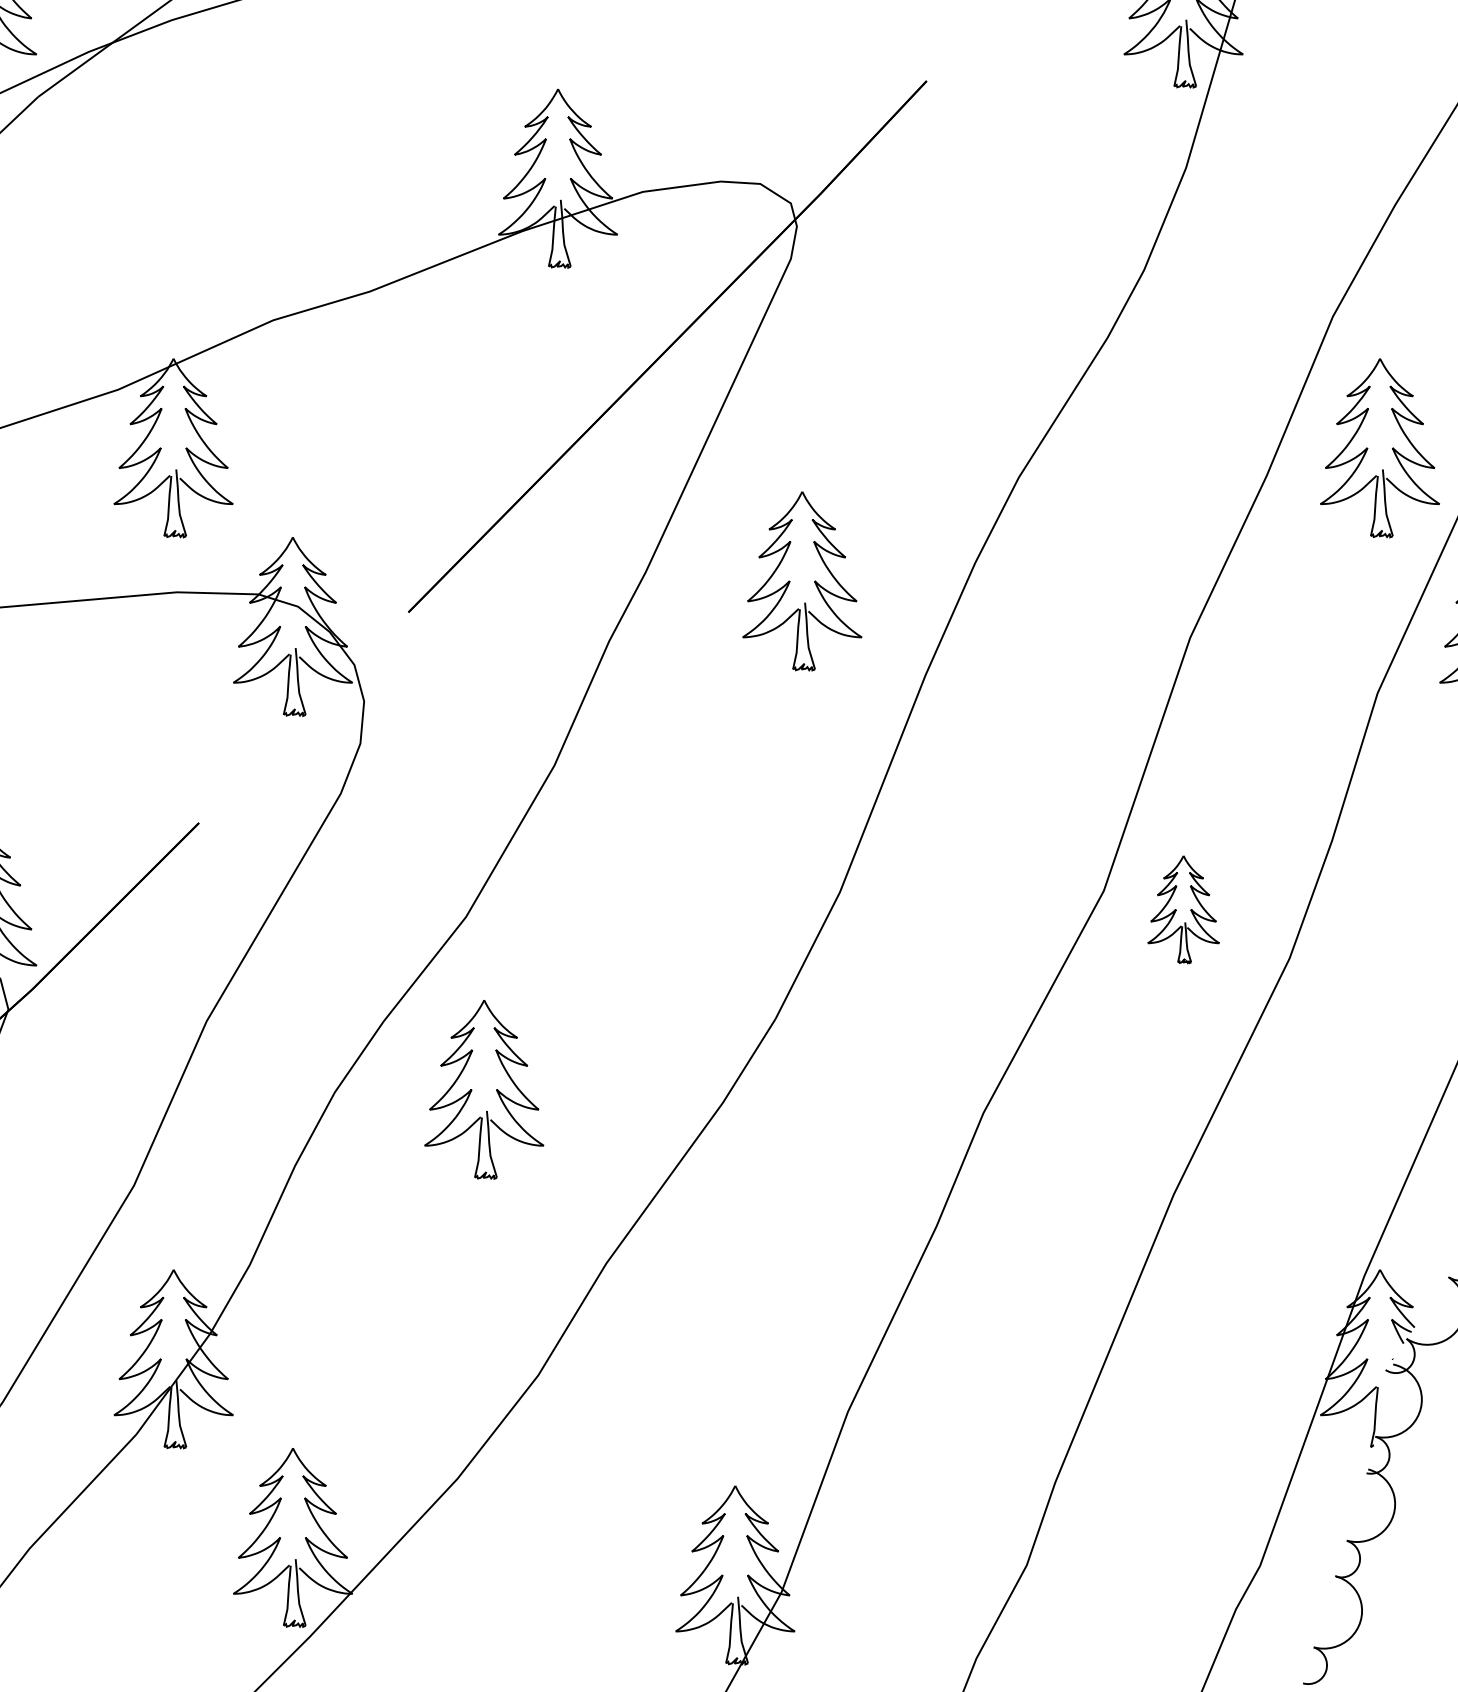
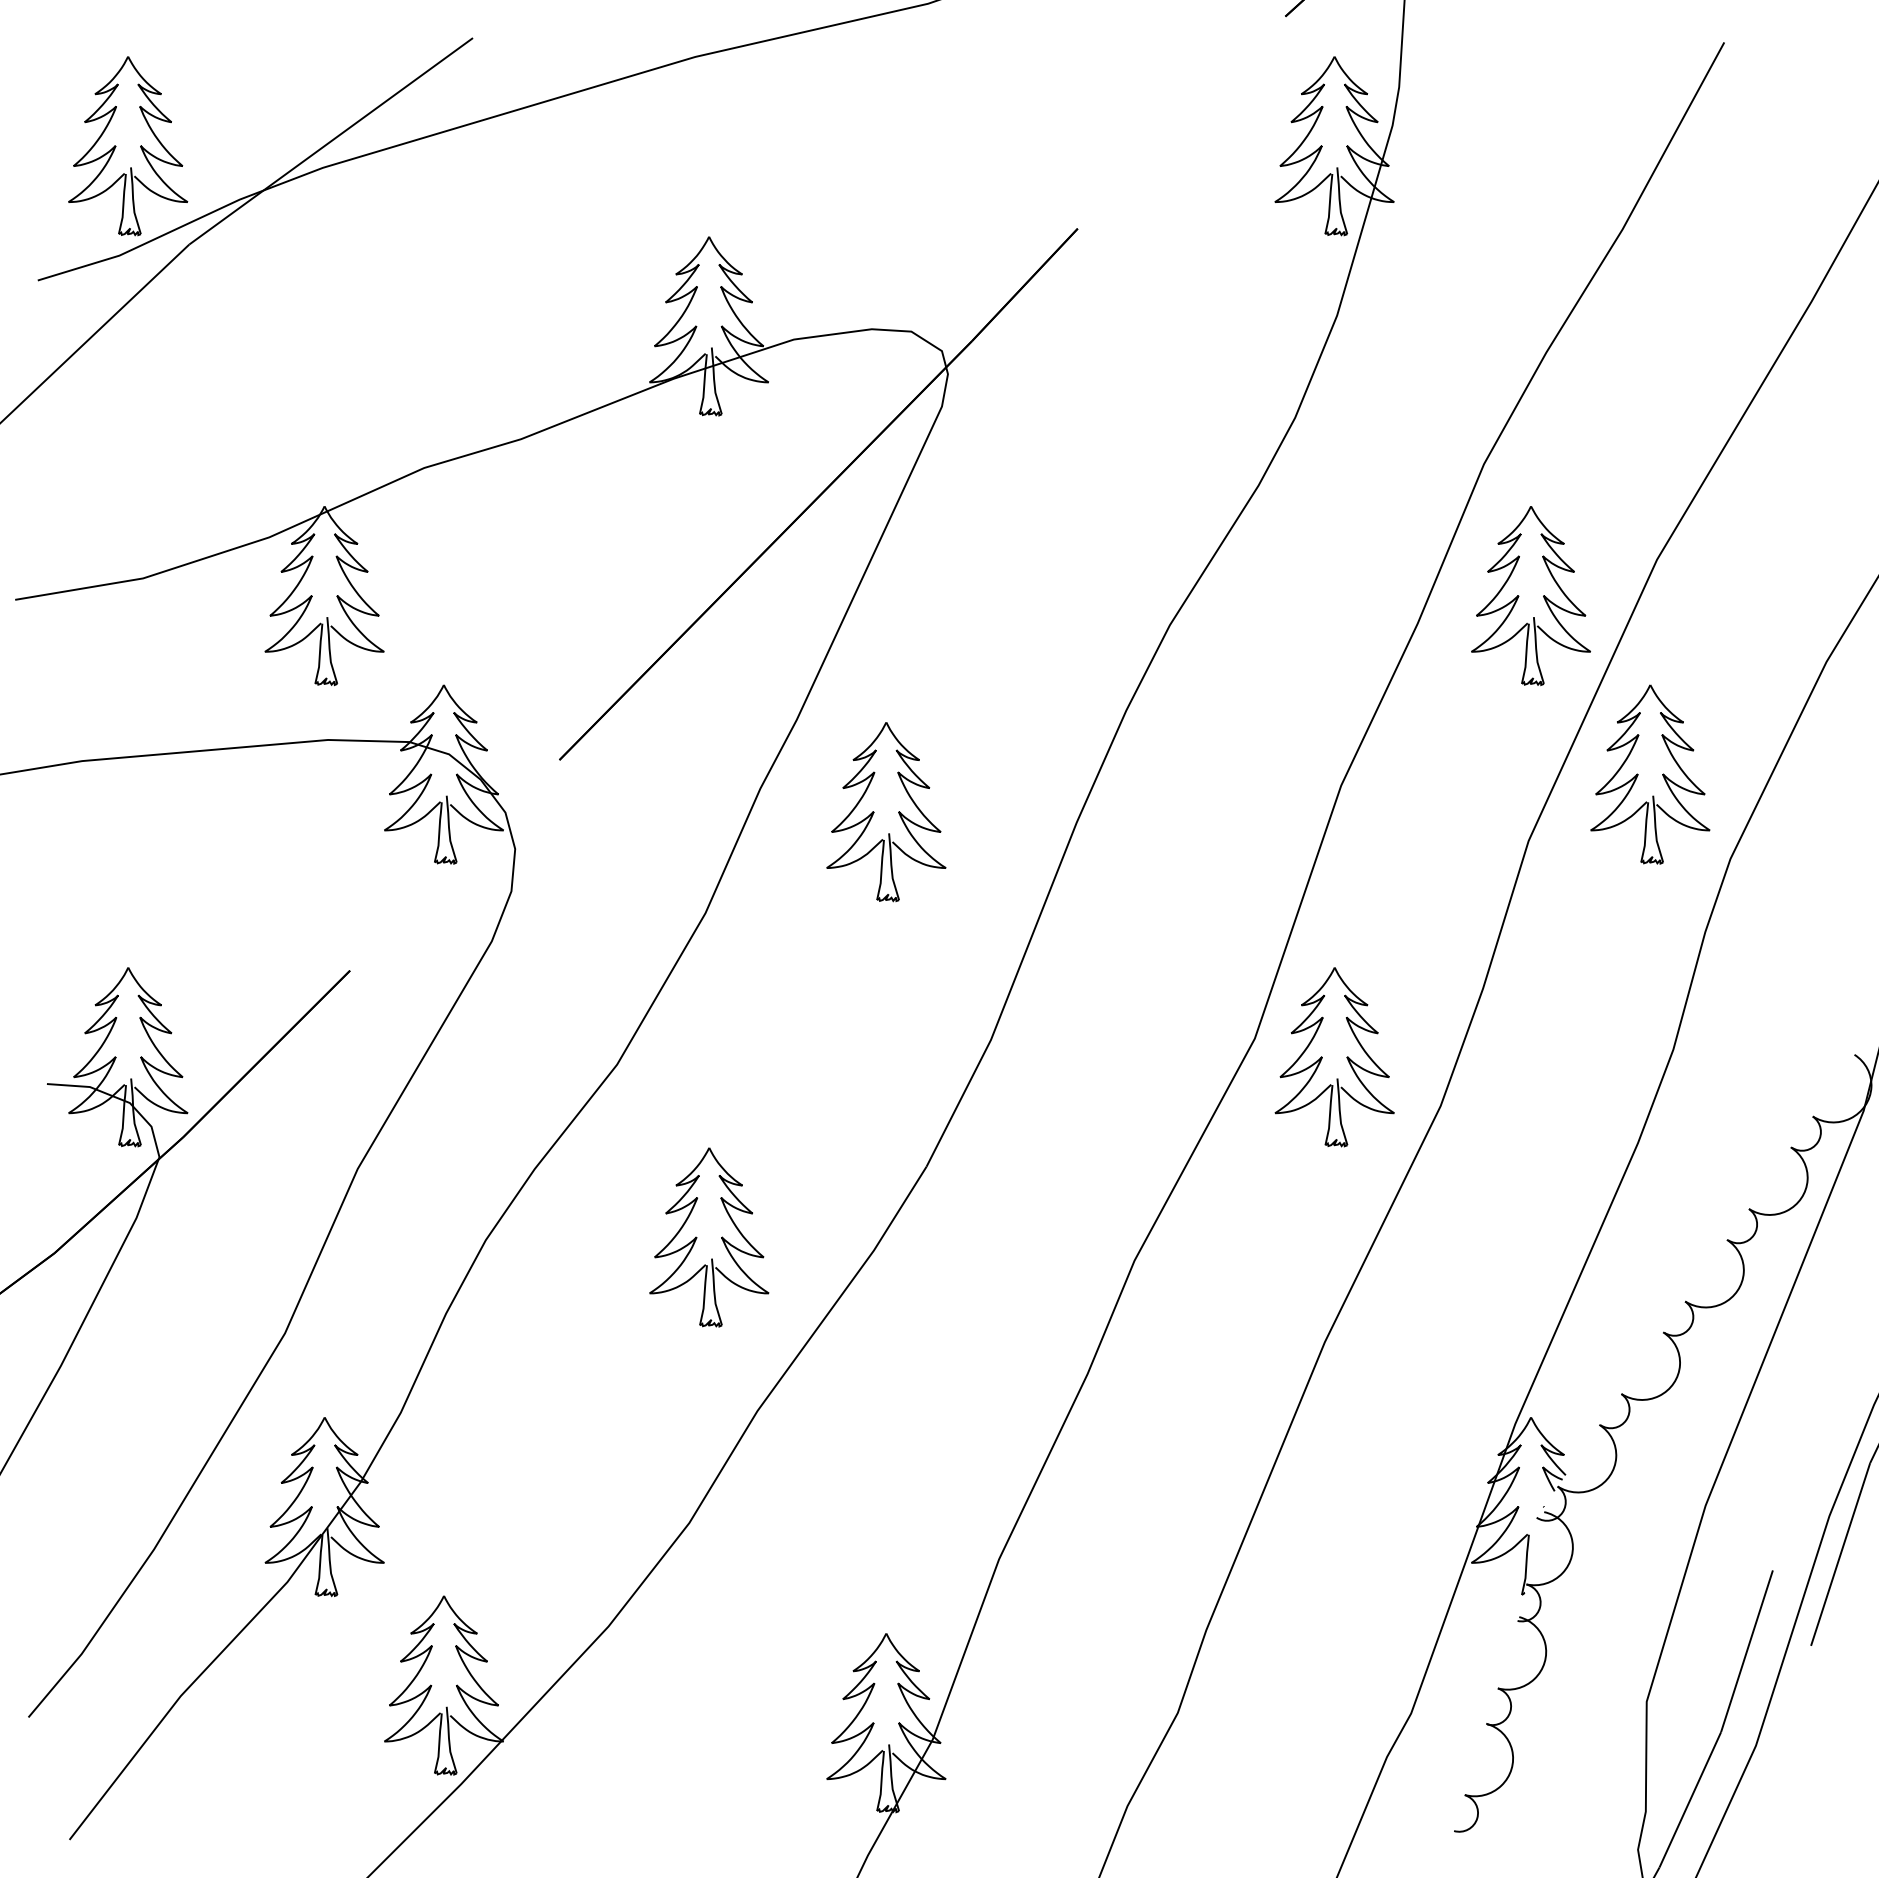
part: (790, 581) -> (874, 812), moved
part: (1183, 909) -> (1334, 1057), size x1.67
part: (472, 1089) -> (697, 1237), moved

